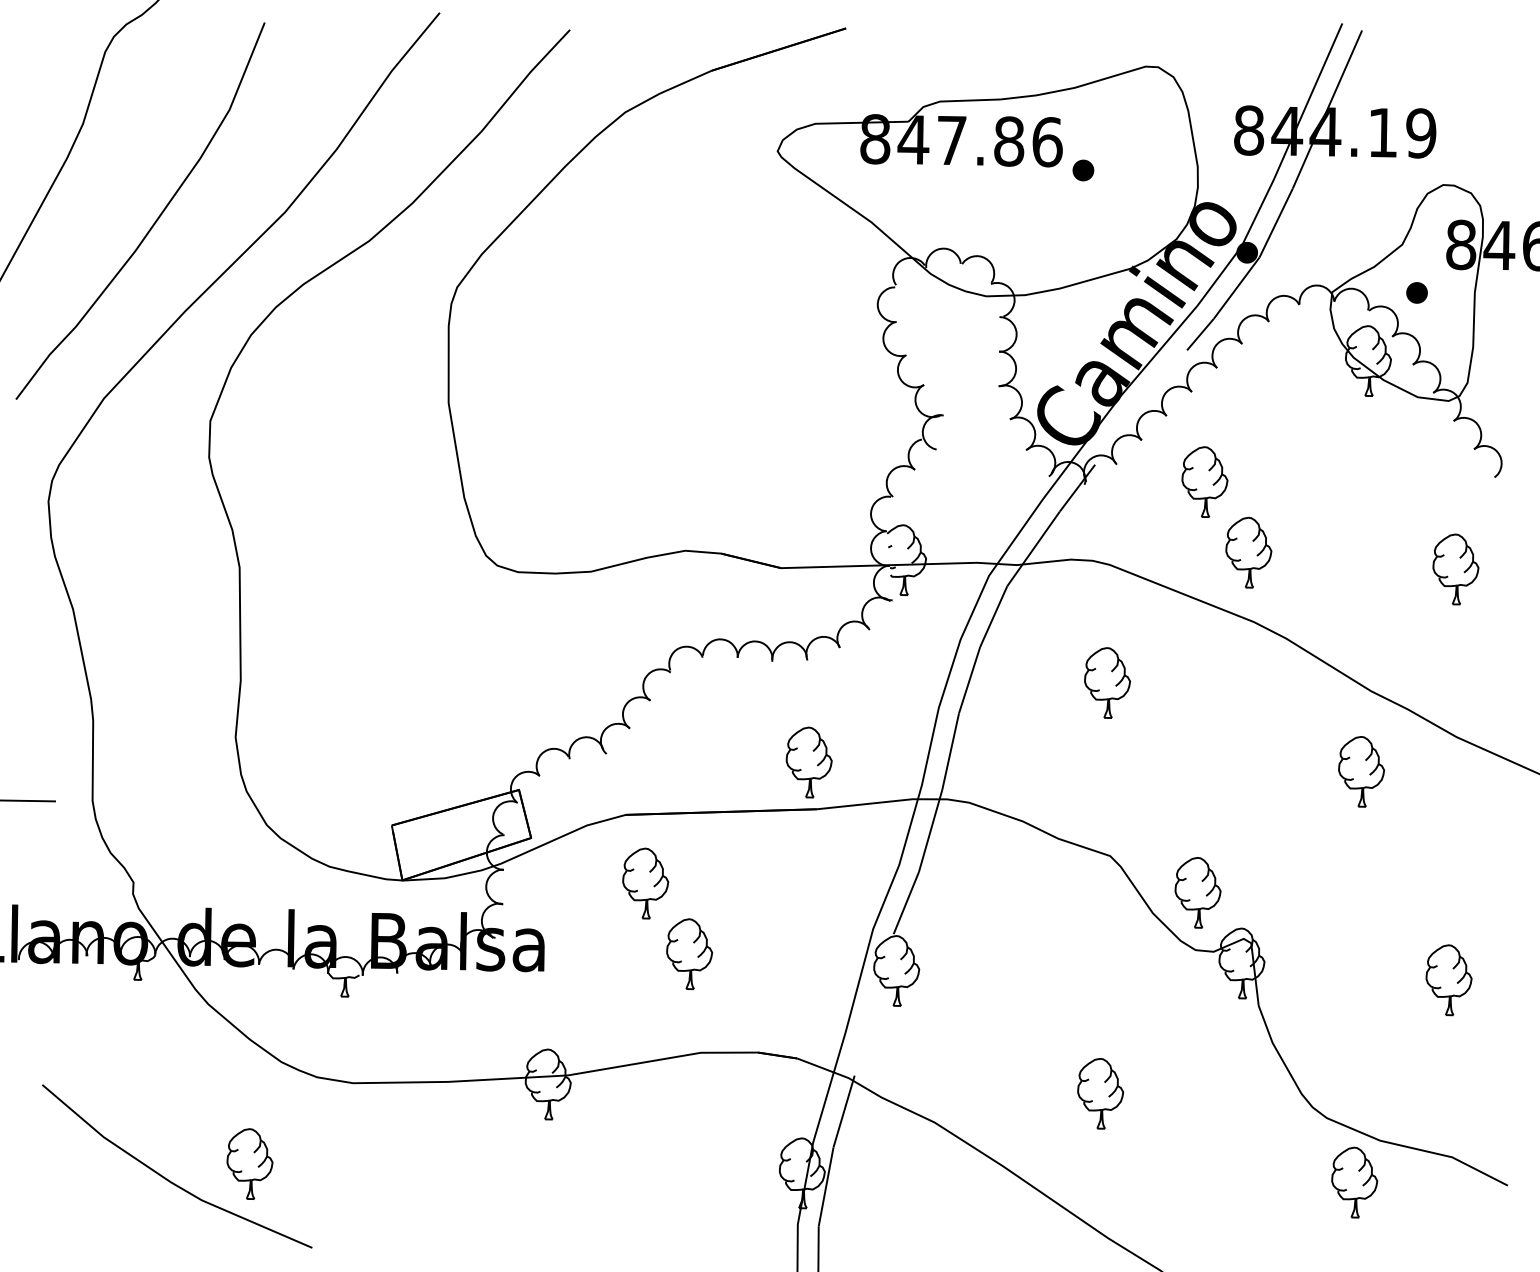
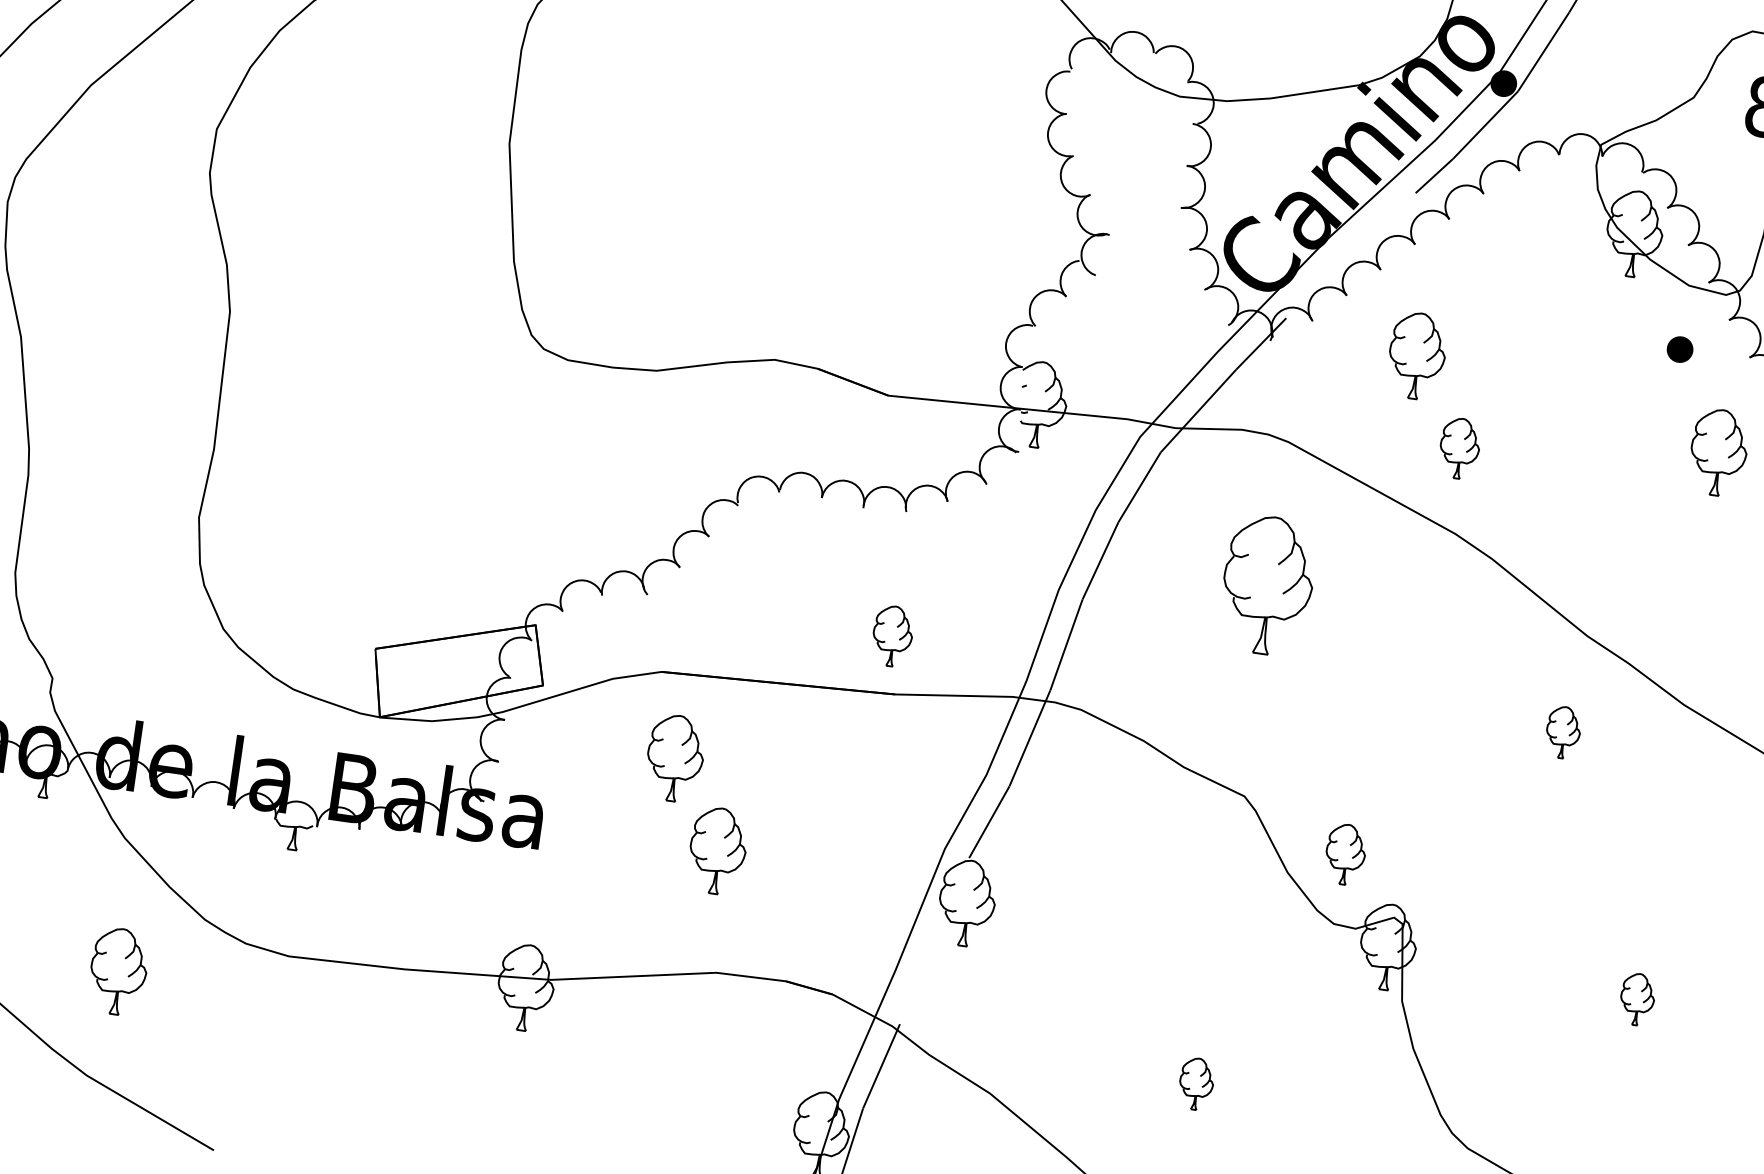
part: (1416, 292) -> (1679, 348), moved
part: (1248, 552) -> (1459, 448), size x0.7
part: (1455, 569) -> (1718, 452), moved
part: (1107, 682) -> (1267, 584), size x1.6
part: (808, 762) -> (891, 636), size x0.7
part: (1361, 771) -> (1563, 732), size x0.6
part: (1197, 892) -> (1345, 854), size x0.7
part: (1448, 980) -> (1636, 999), size x0.6
part: (1100, 1093) -> (1196, 1083), size x0.6
part: (249, 1163) -> (118, 970), moved

